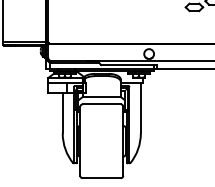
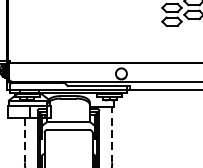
line: (140, 108) -> (111, 134), solid -> dashed
line: (62, 112) -> (24, 139), solid -> dashed

